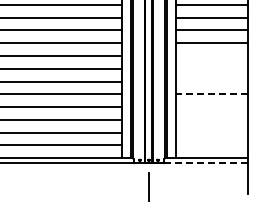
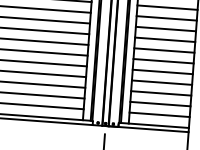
line: (211, 55) -> (164, 39), added
line: (211, 68) -> (163, 50), added
line: (211, 81) -> (163, 61), added
line: (212, 94) -> (163, 72), dashed -> solid
line: (211, 107) -> (161, 83), added
line: (211, 119) -> (160, 93), added
line: (211, 132) -> (159, 104), added
line: (211, 145) -> (159, 114), added
line: (205, 163) -> (153, 129), dashed -> solid

